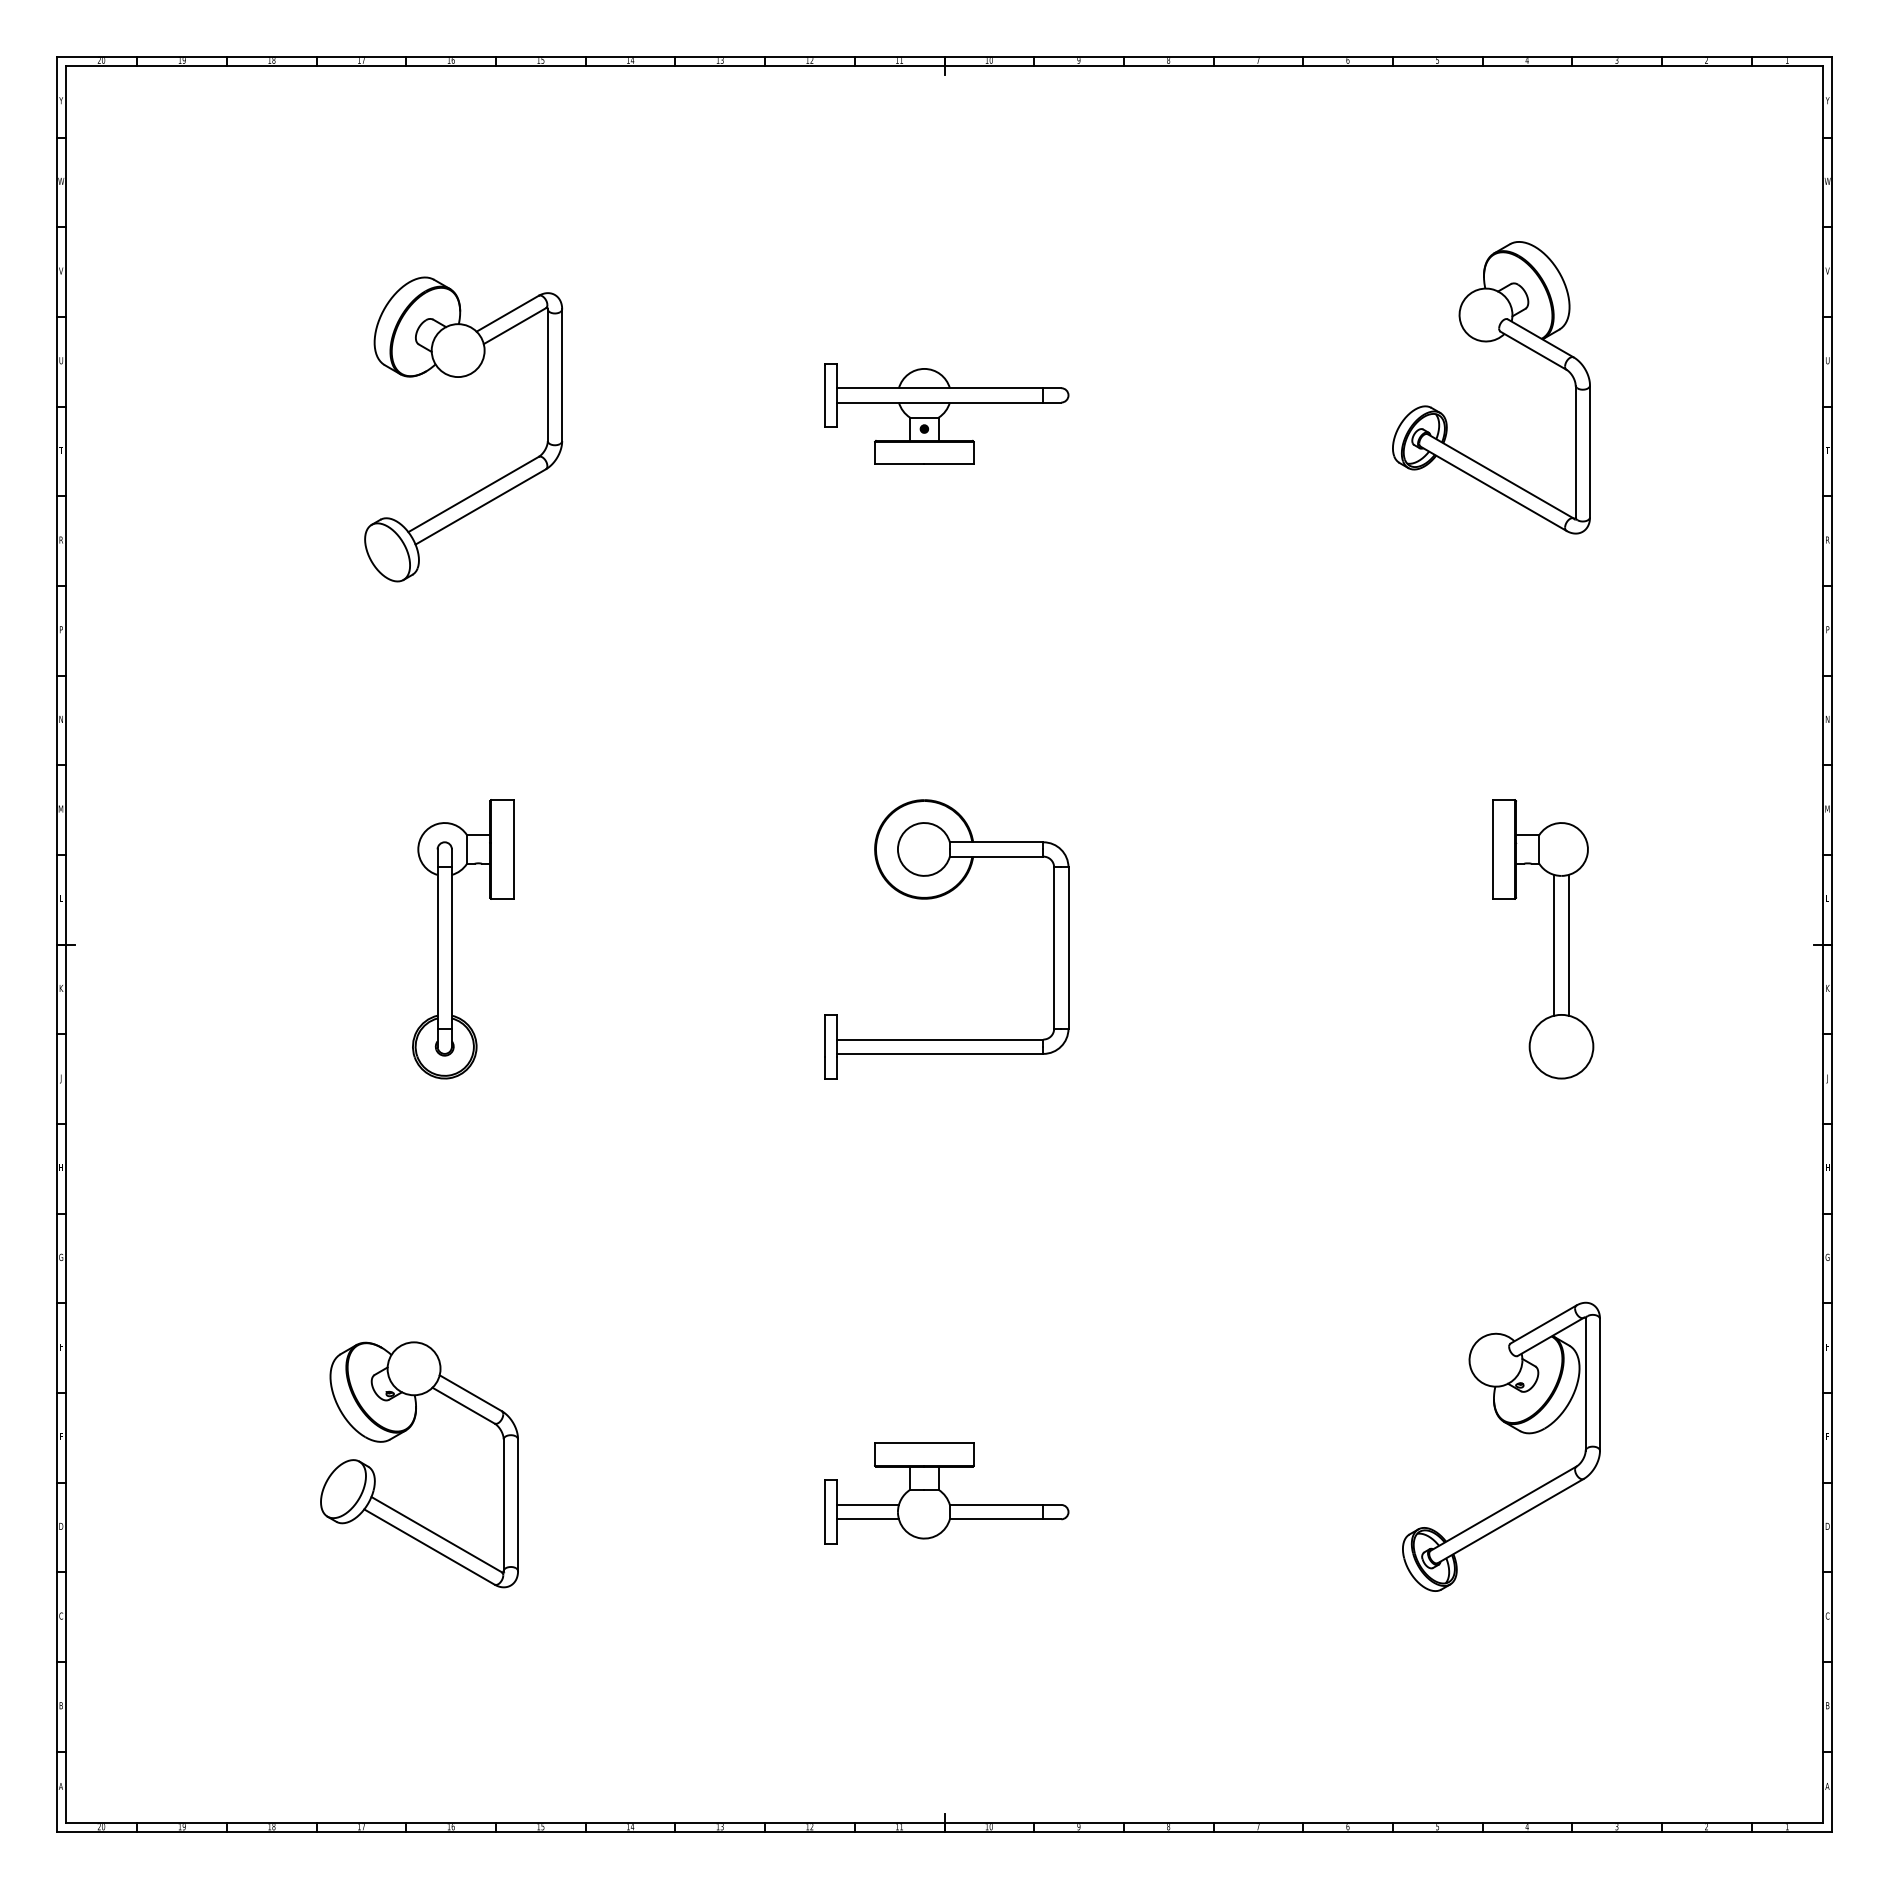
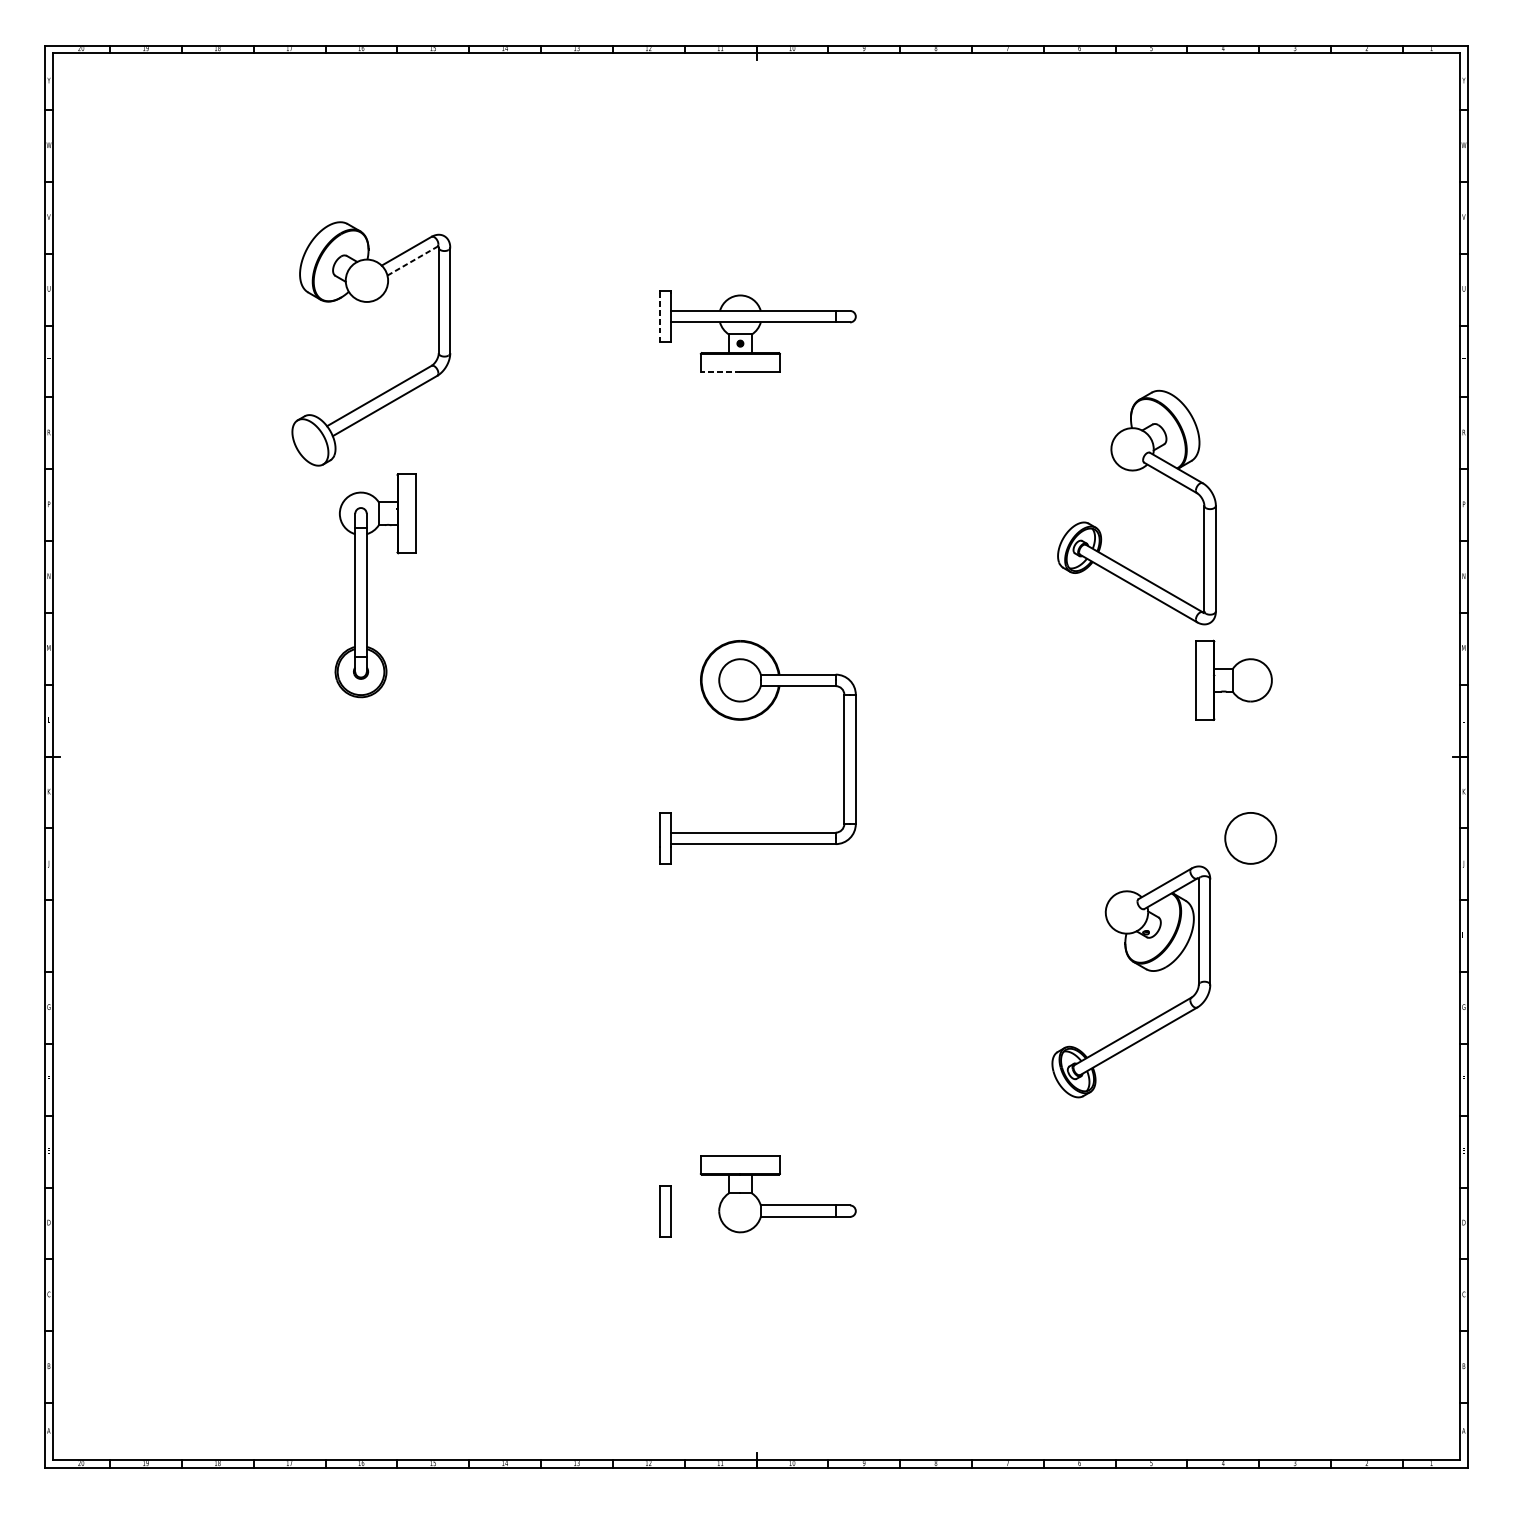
line: (514, 326) -> (412, 261), solid -> dashed
part: (1489, 342) -> (1135, 471), moved
line: (824, 396) -> (660, 317), solid -> dashed
line: (899, 464) -> (720, 372), solid -> dashed
part: (452, 939) -> (367, 585), moved
line: (1554, 944) -> (1245, 756), removed
line: (1568, 944) -> (1256, 756), removed
part: (1511, 1427) -> (1139, 966), moved
part: (401, 1434) -> (321, 1148), removed
line: (867, 1504) -> (694, 1205), removed
line: (867, 1519) -> (694, 1217), removed

